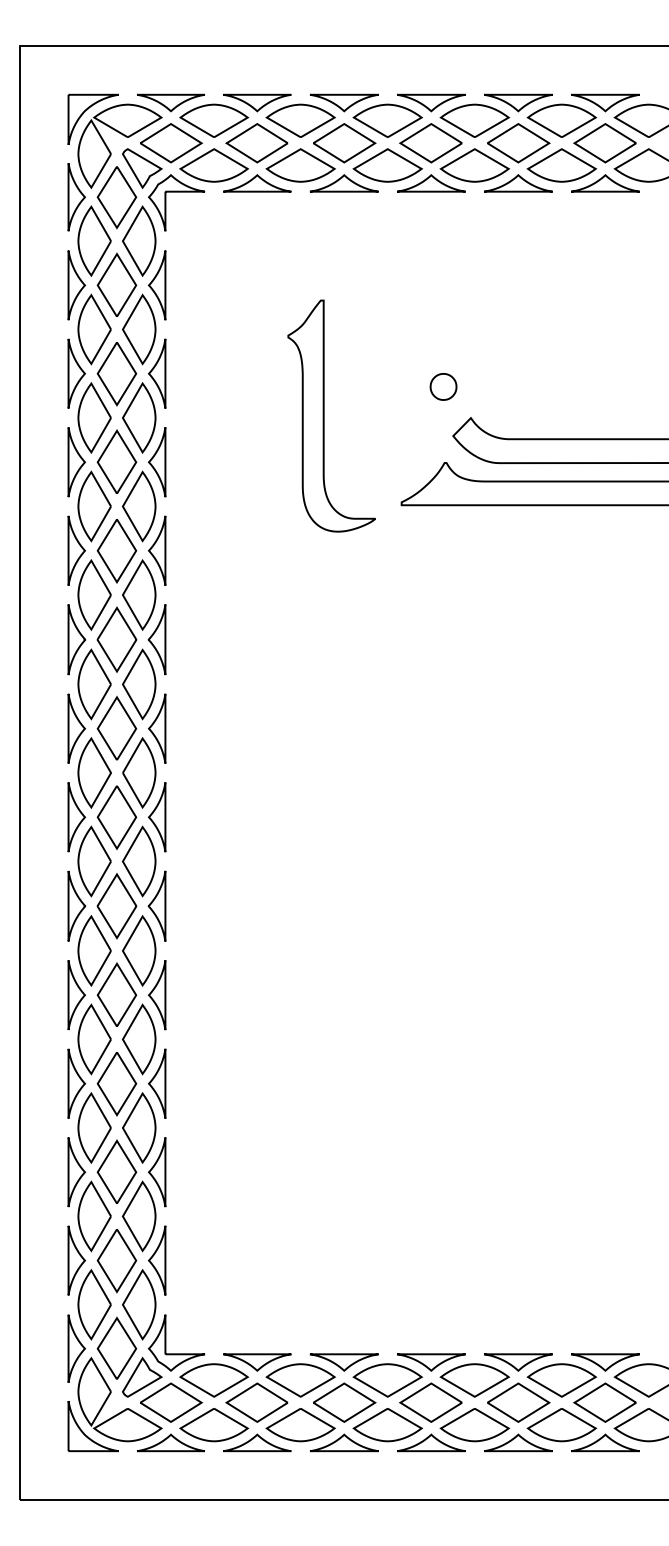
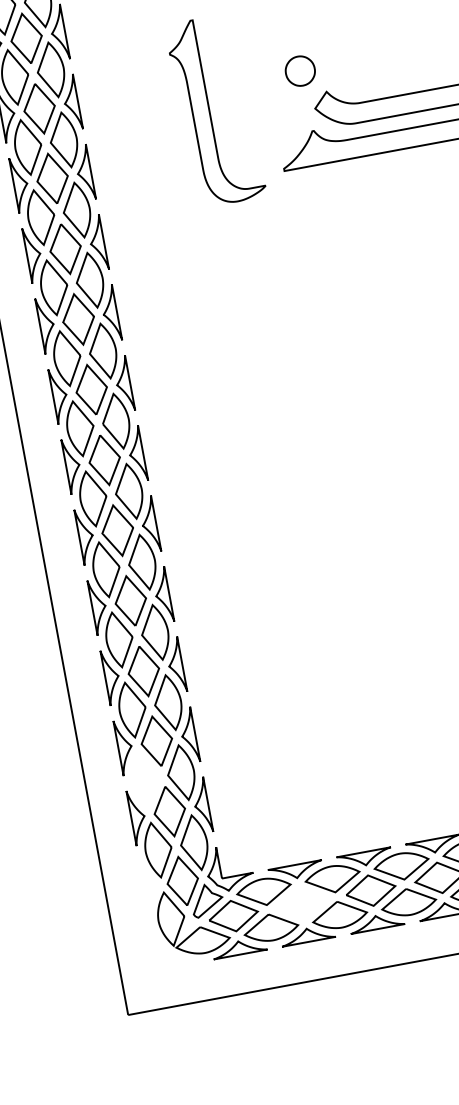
part: (443, 386) -> (300, 70), size x1.4
part: (94, 1216) -> (145, 779), removed
part: (76, 1348) -> (150, 887), removed
part: (256, 1402) -> (301, 903), removed
part: (84, 1432) -> (169, 952), removed

